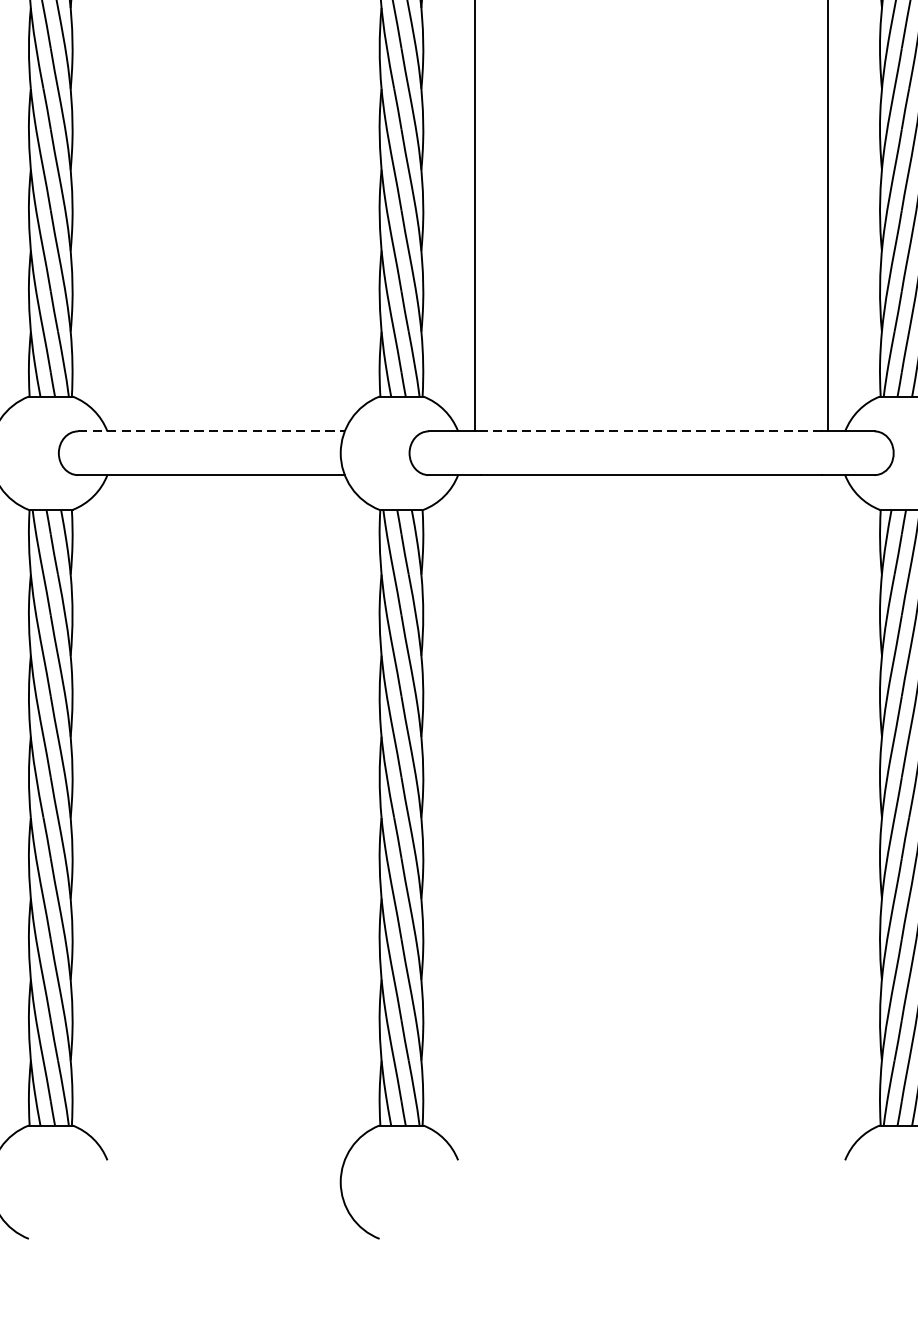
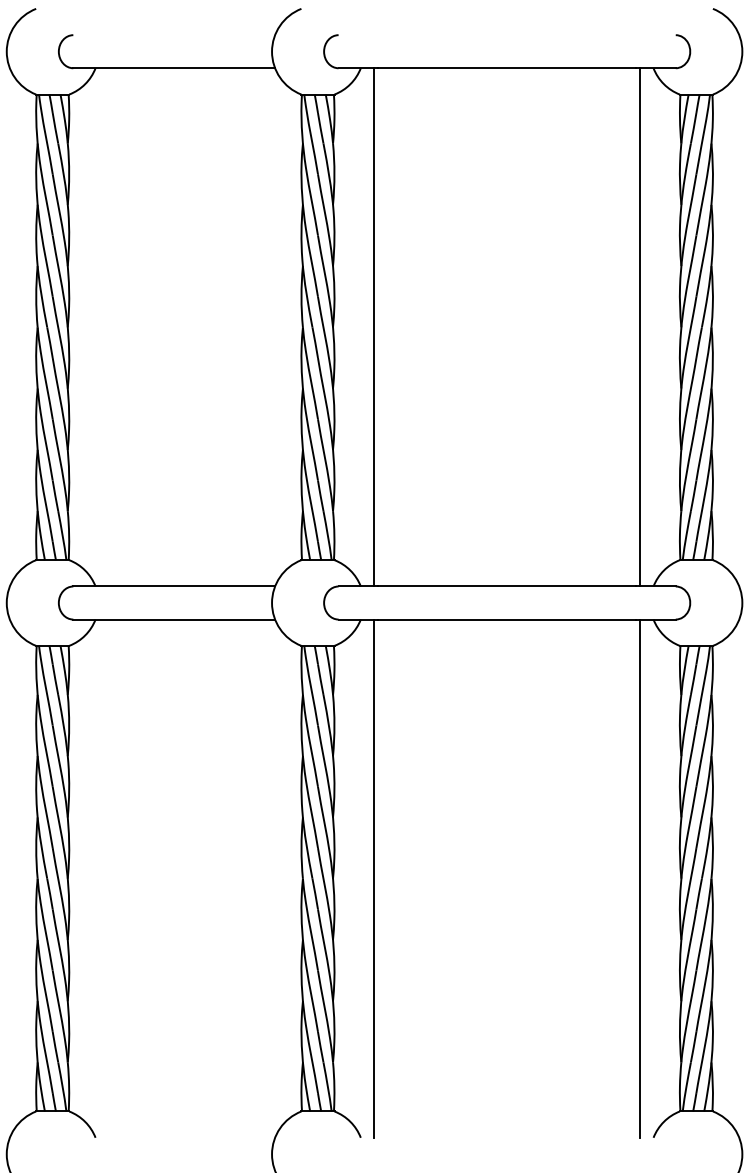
line: (211, 431) -> (174, 586), dashed -> solid
line: (652, 431) -> (507, 586), dashed -> solid
line: (474, 817) -> (373, 878), added
line: (827, 817) -> (640, 878), added

